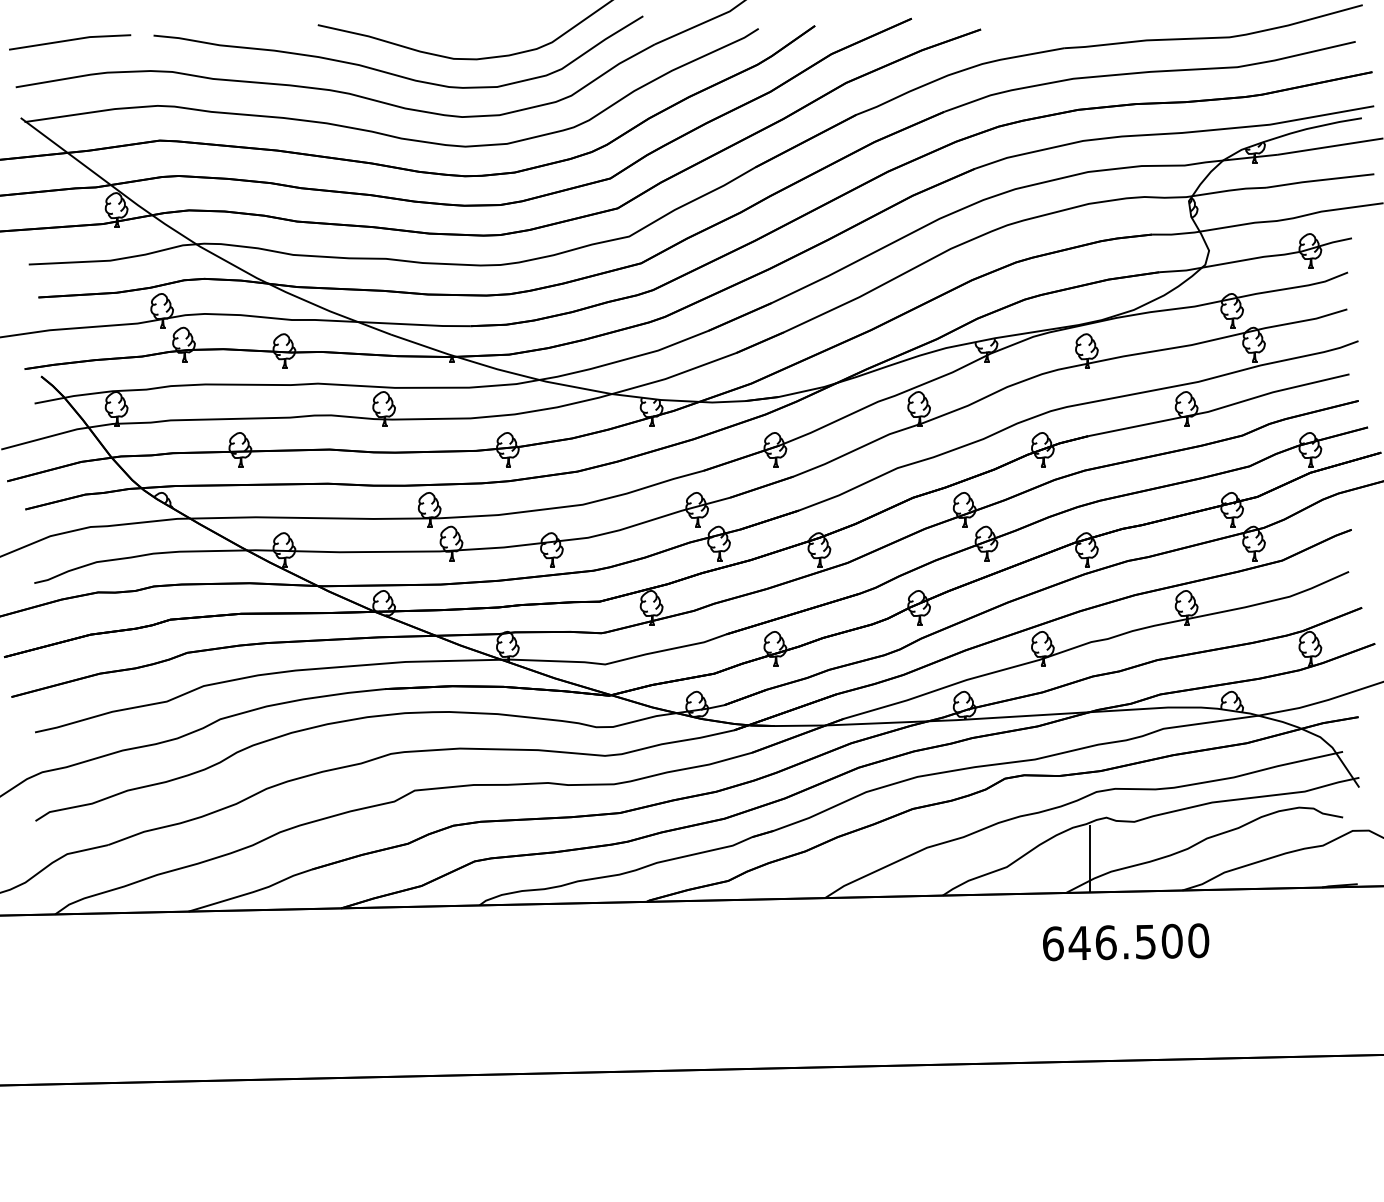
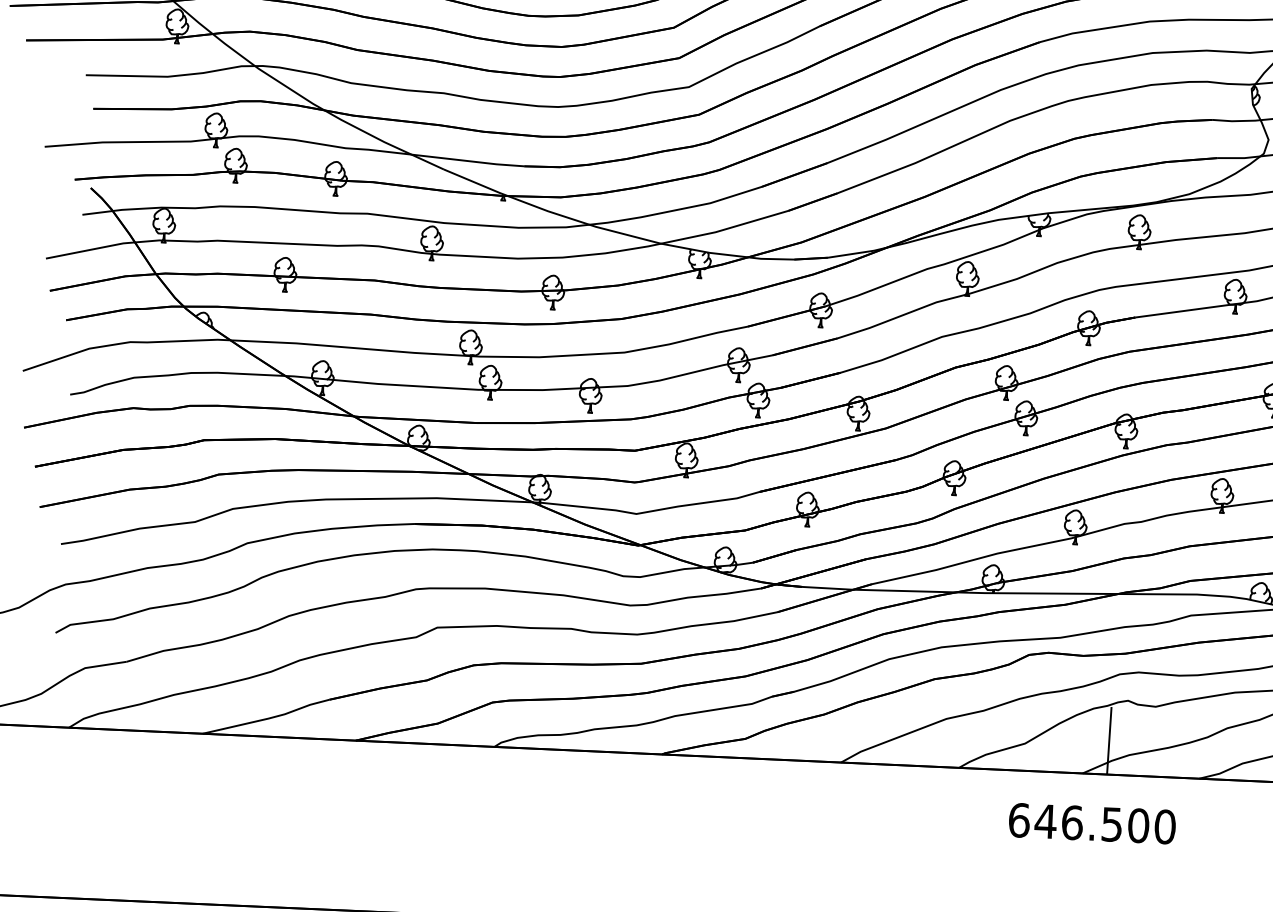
text: (1126, 942) -> (1092, 823), moved

